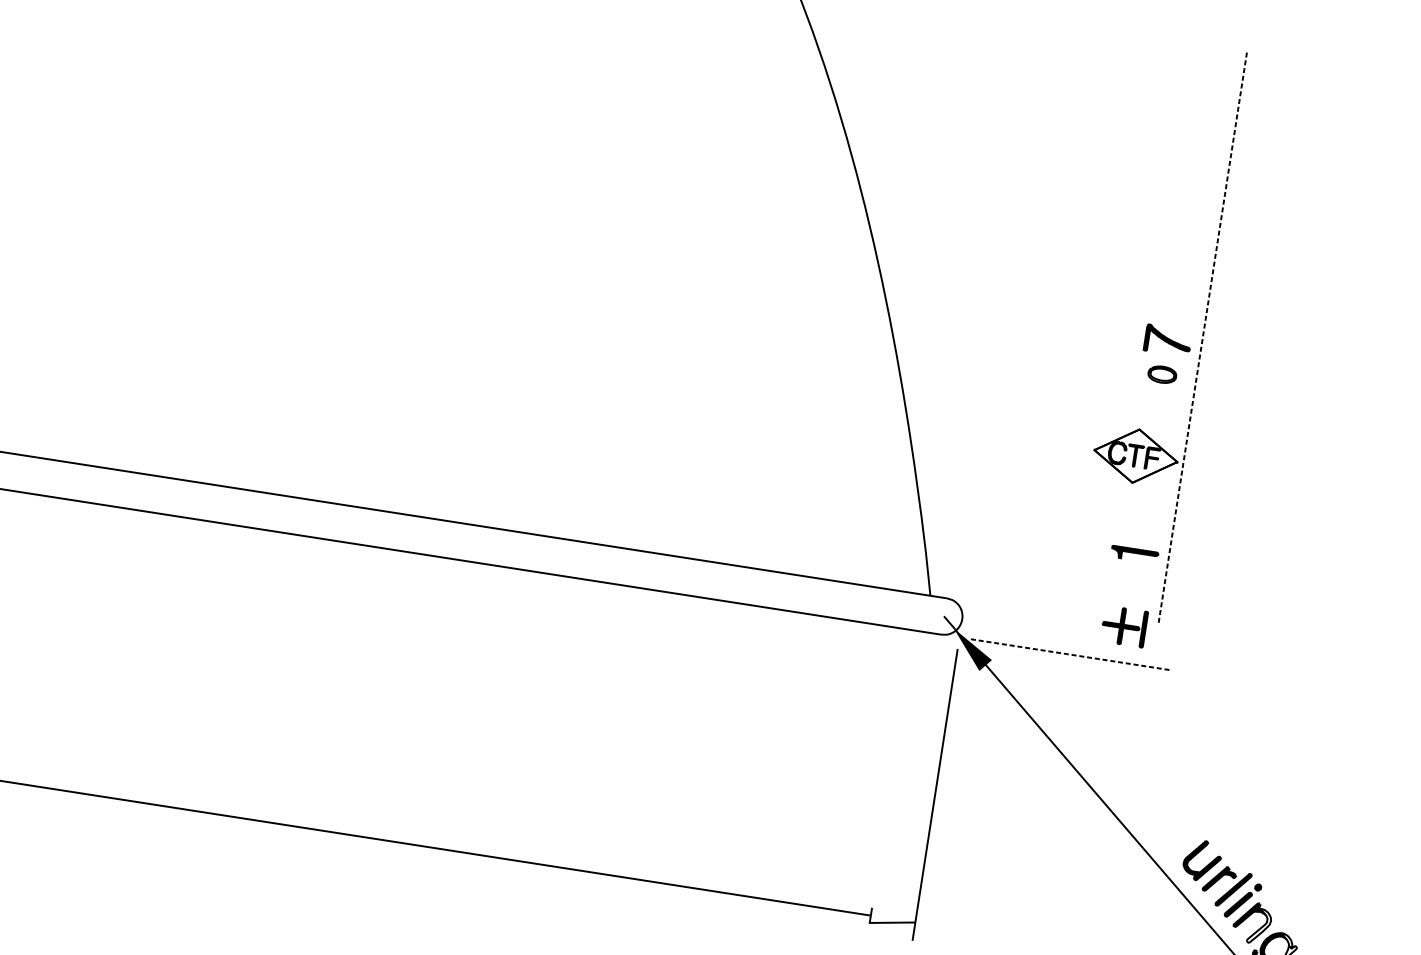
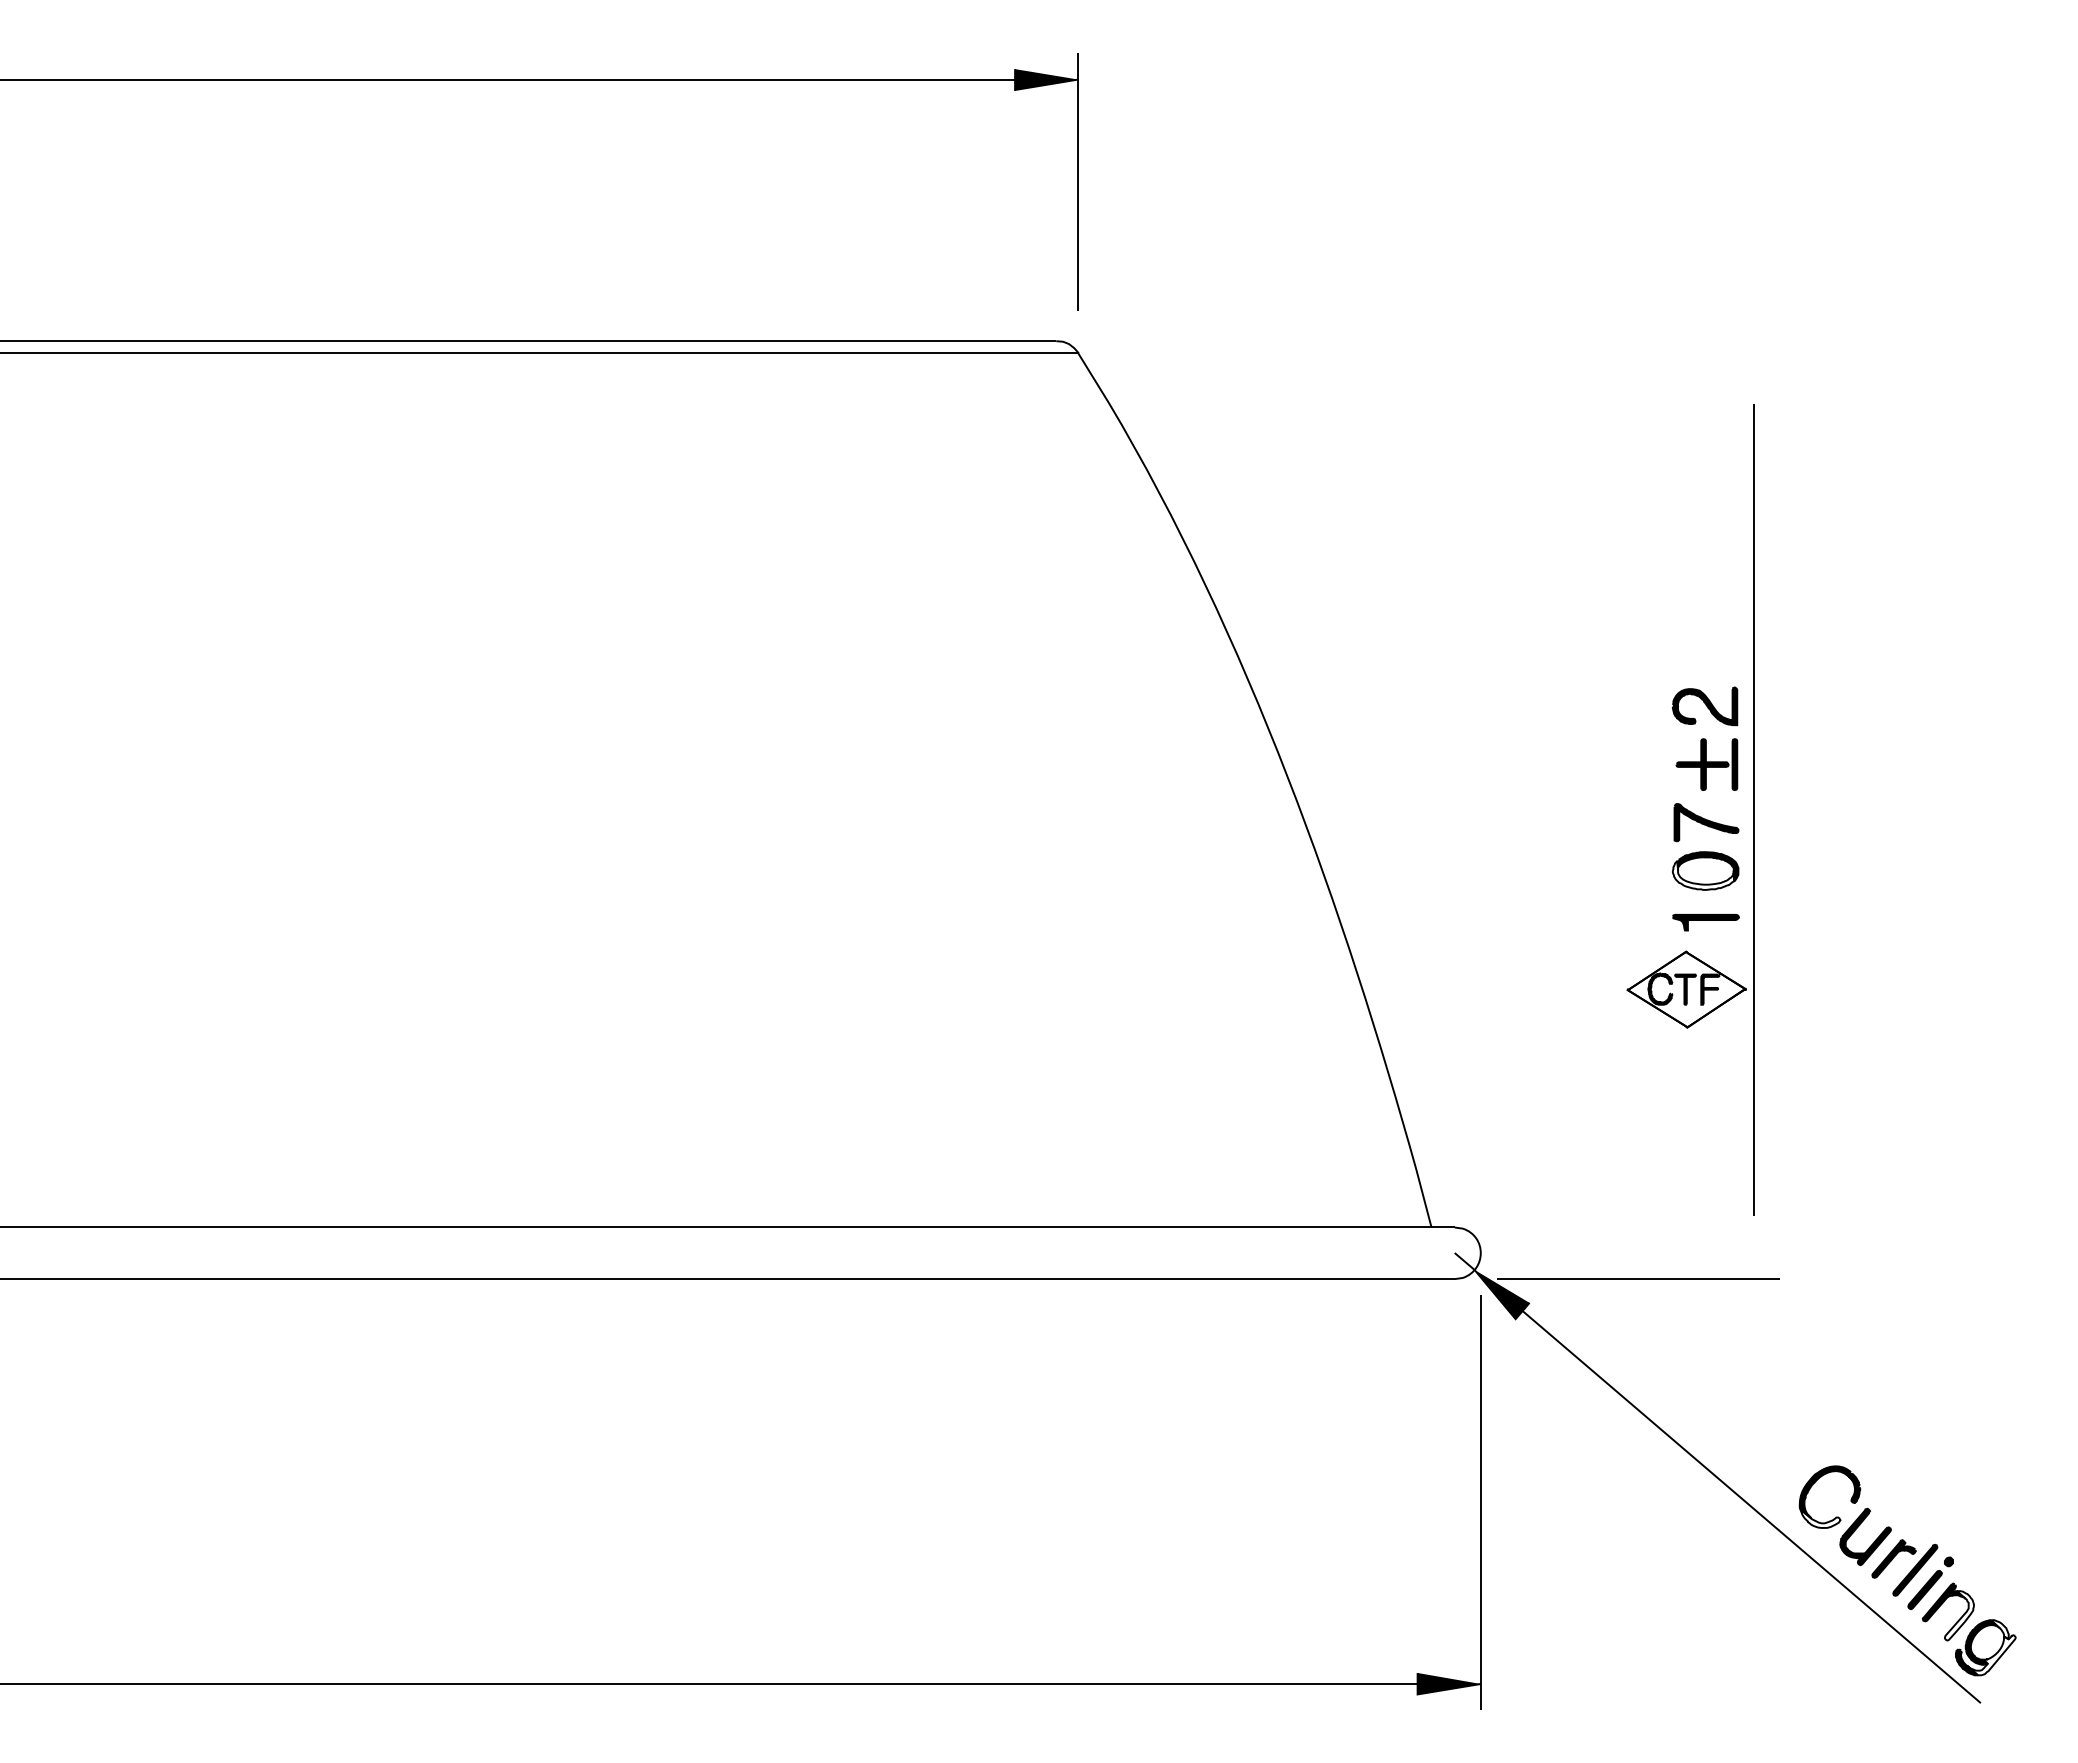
part: (1180, 258) -> (1705, 706), added
line: (1203, 336) -> (1754, 809), dashed -> solid
part: (1162, 374) -> (1705, 870), size x1.67
part: (1134, 554) -> (1705, 922), moved
part: (1123, 626) -> (1706, 764), moved
line: (1070, 654) -> (1638, 1279), dashed -> solid
part: (1170, 819) -> (1812, 1486), added
fill: (892, 918) -> (1448, 1683), added

